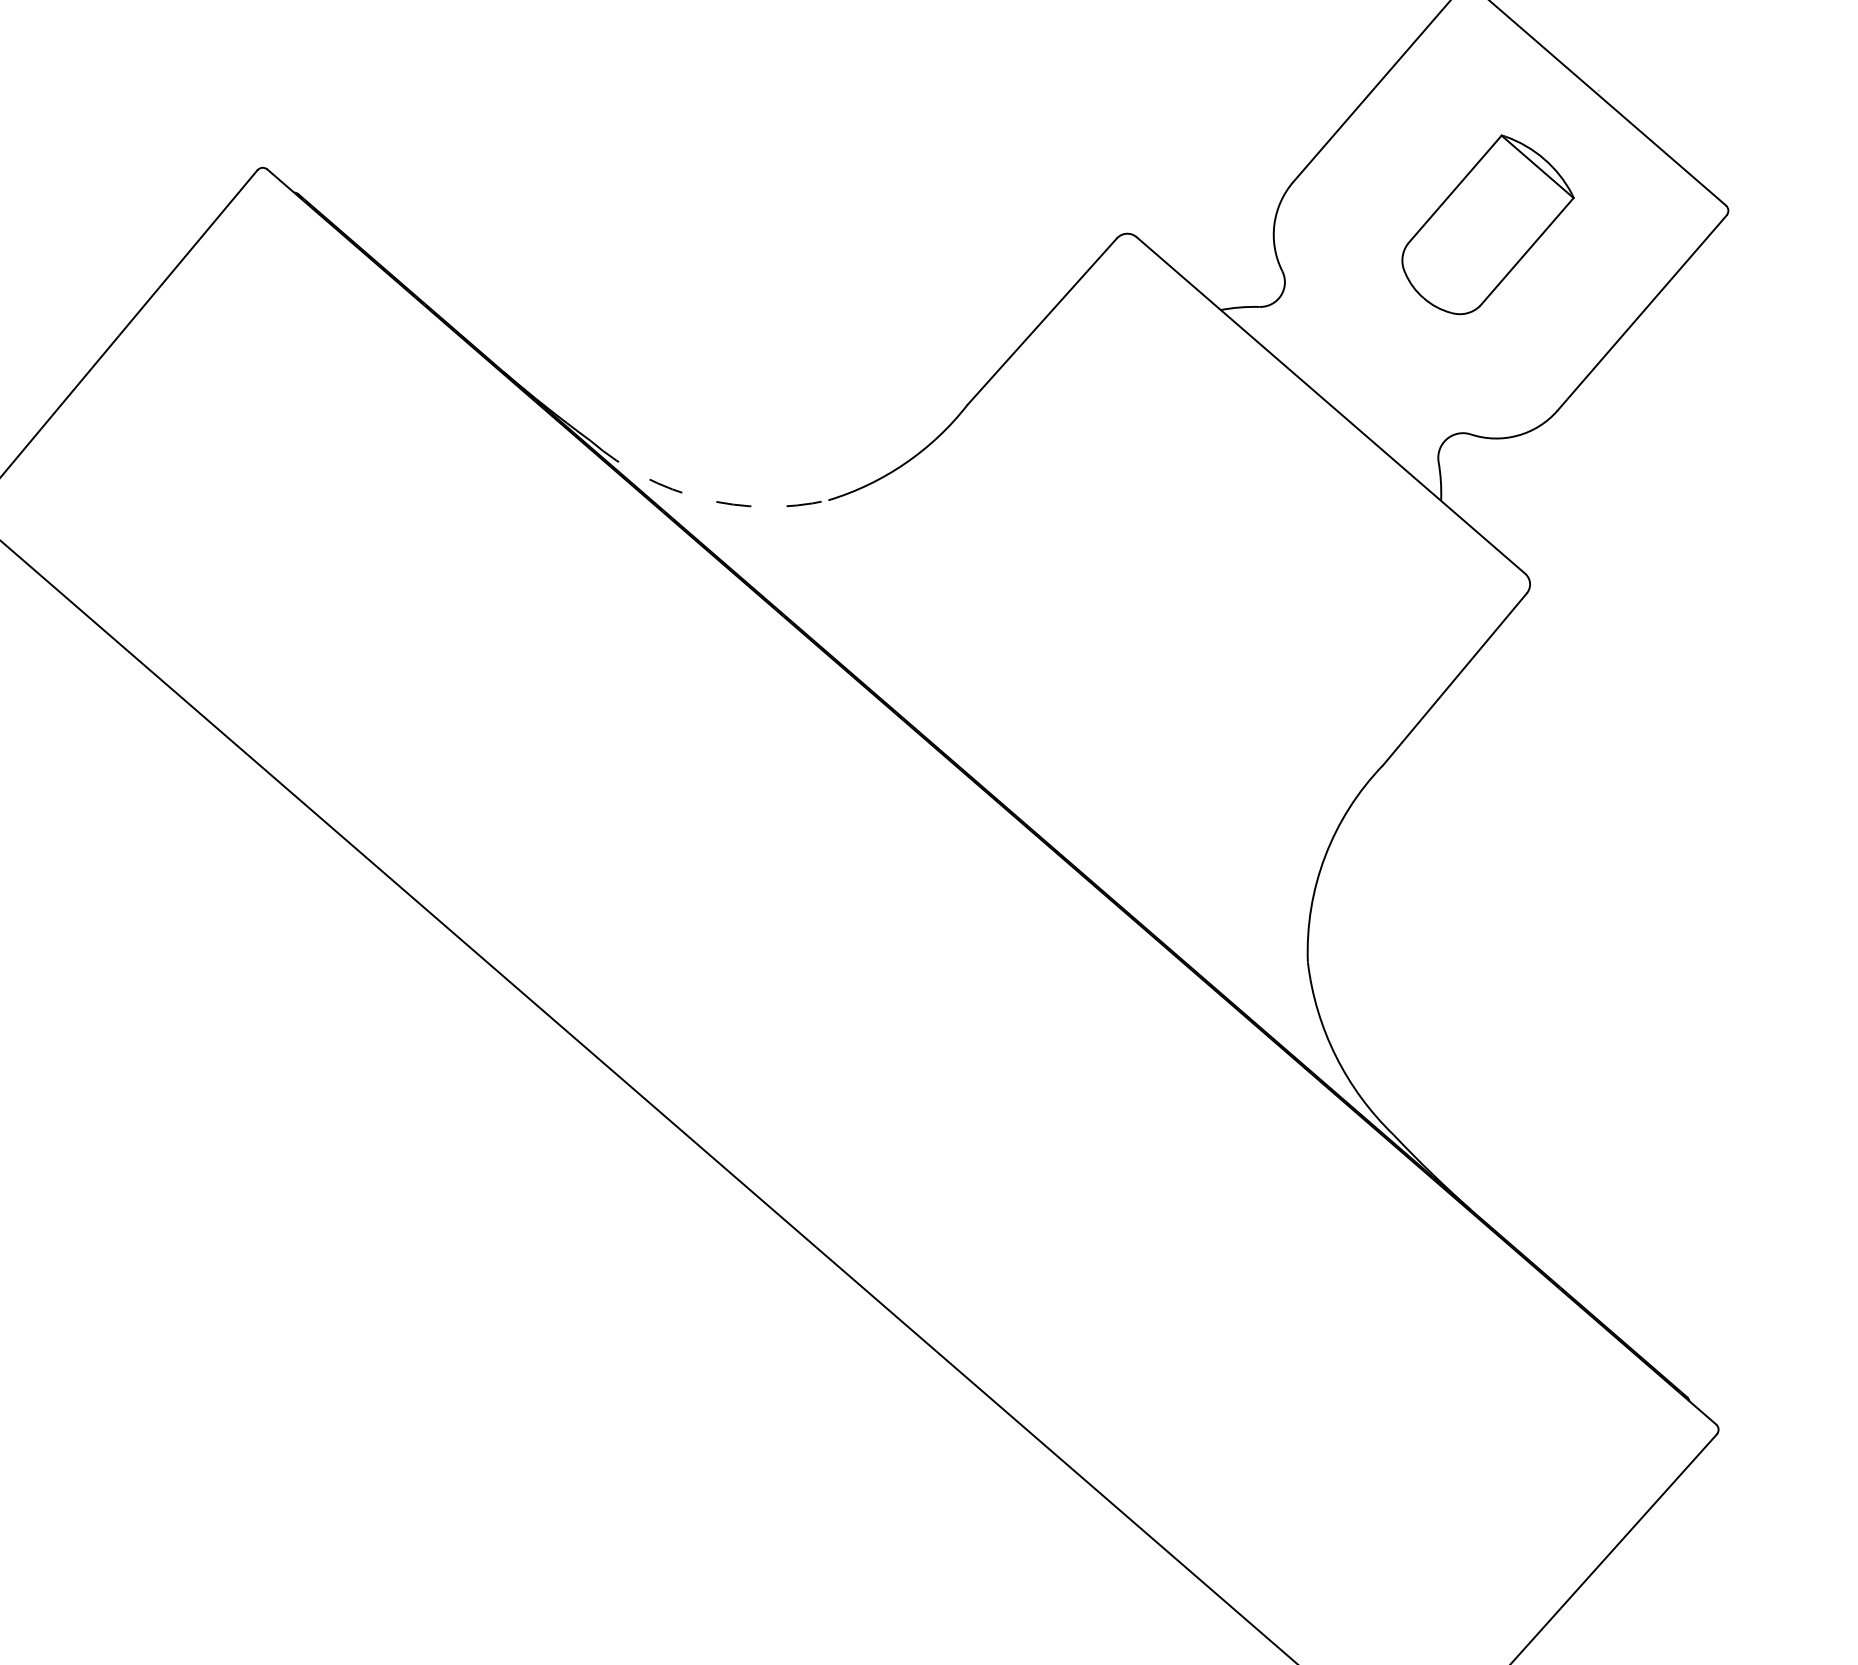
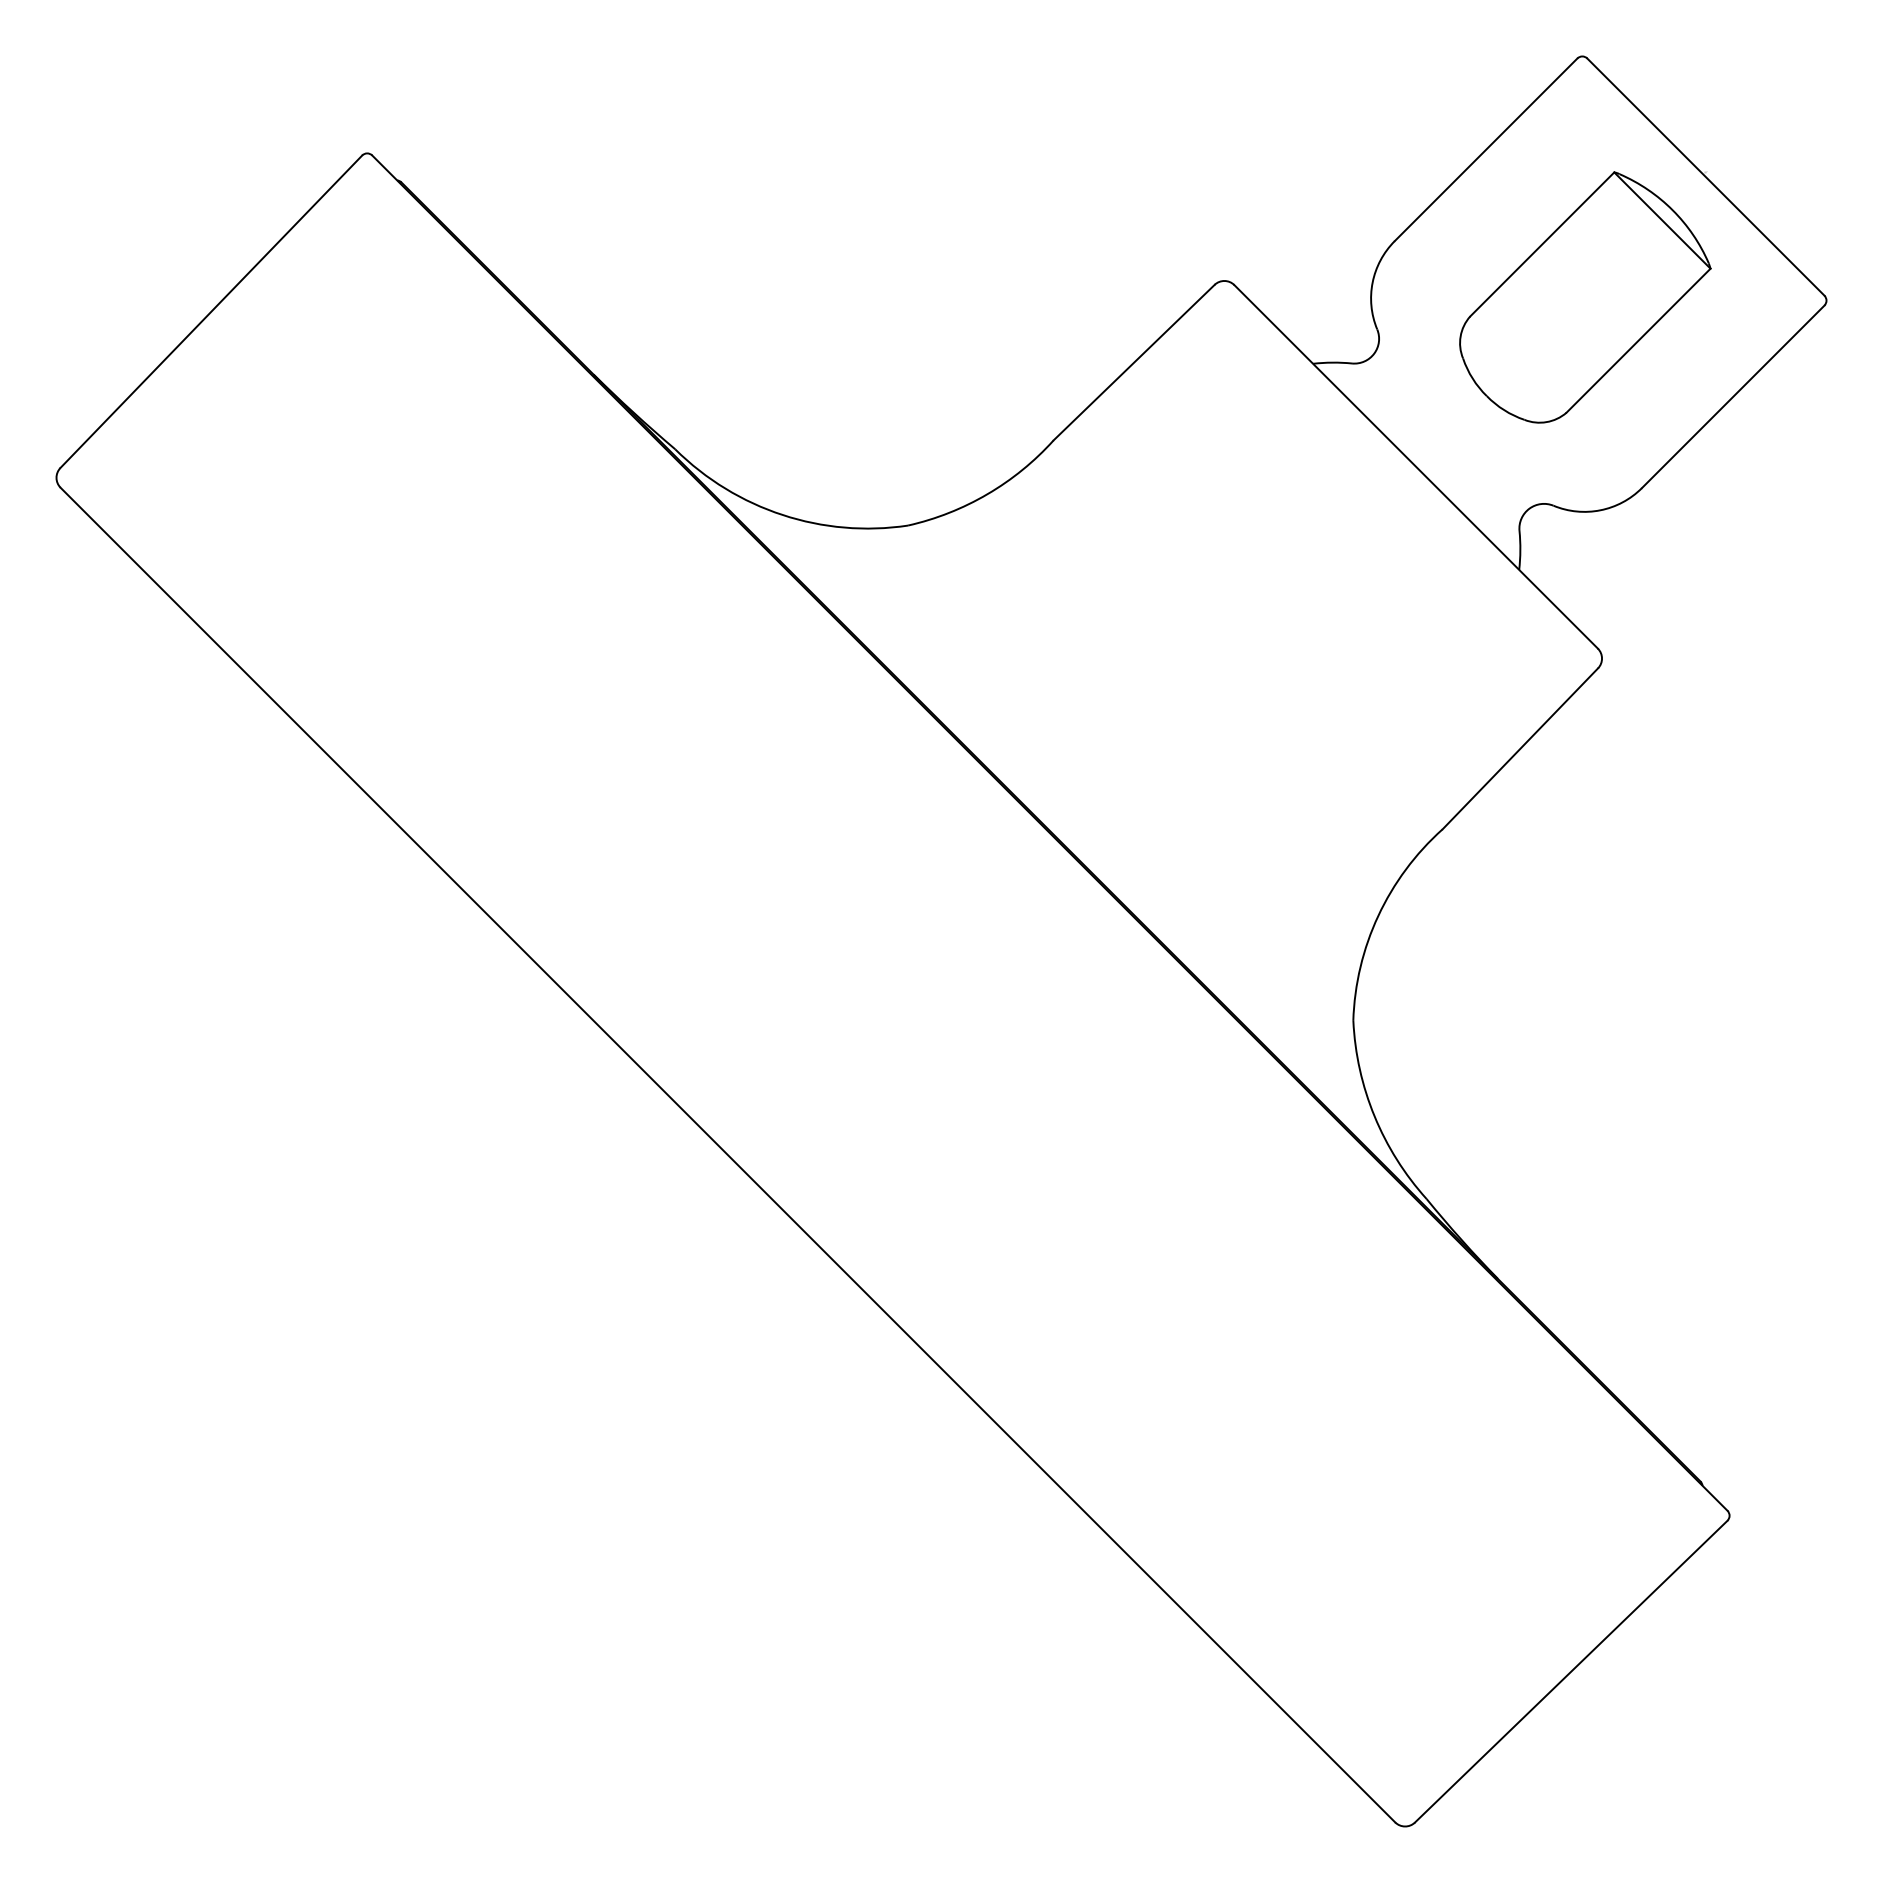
part: (1487, 224) -> (1585, 297), size x1.43
arc: (702, 499) -> (782, 515), dashed -> solid

